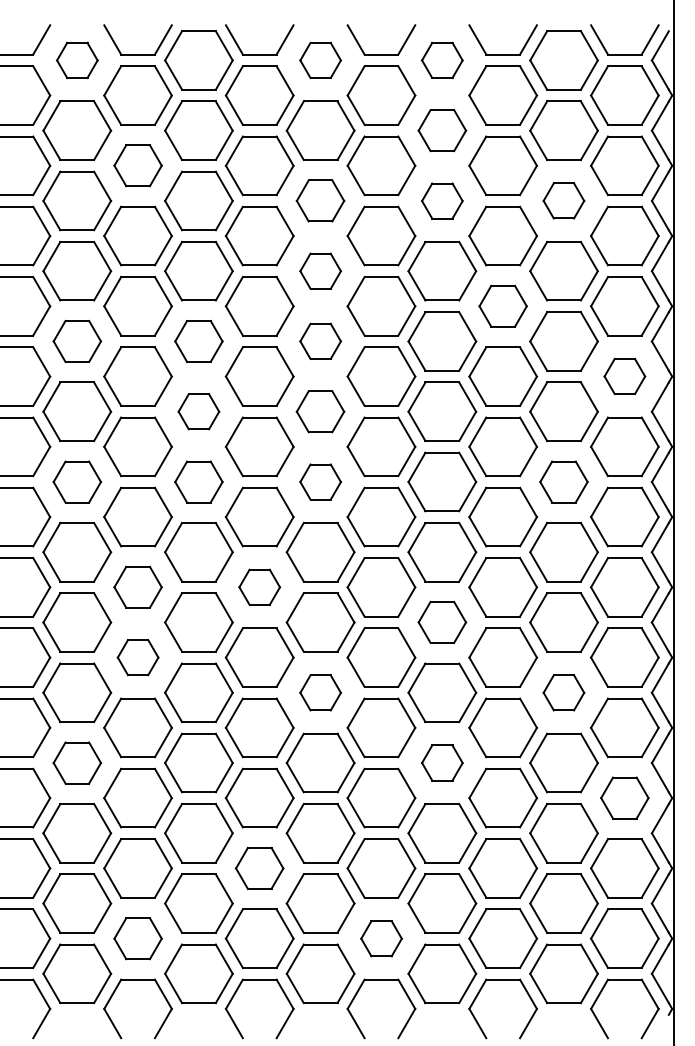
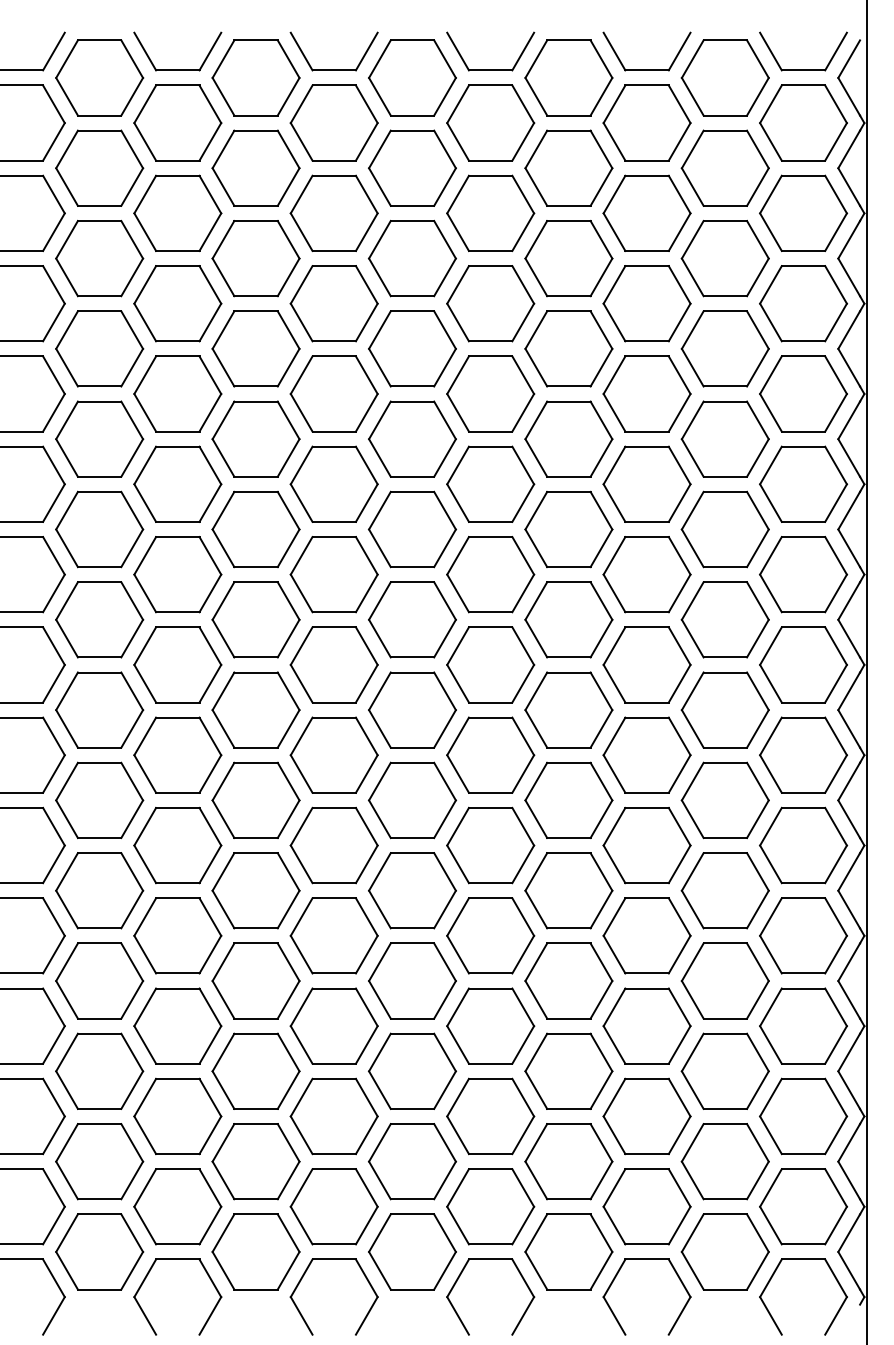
part: (77, 60) -> (99, 77), size x1.67
part: (320, 60) -> (412, 77), size x1.67
part: (442, 60) -> (568, 77), size x1.67
part: (442, 130) -> (568, 167), size x1.43
part: (137, 165) -> (177, 212), size x1.43
part: (319, 200) -> (411, 258), size x1.43
part: (442, 200) -> (568, 258), size x1.67
part: (563, 200) -> (724, 258), size x1.67
part: (320, 270) -> (412, 348), size x1.67
part: (502, 305) -> (646, 393), size x1.43
part: (77, 340) -> (99, 438), size x1.43
part: (198, 340) -> (255, 438), size x1.43
part: (320, 340) -> (412, 438), size x1.67
part: (624, 375) -> (803, 483), size x1.67
part: (198, 411) -> (255, 529), size x1.67
part: (319, 411) -> (411, 529), size x1.43
part: (77, 481) -> (99, 619), size x1.43
part: (198, 481) -> (255, 619), size x1.43
part: (320, 481) -> (412, 619), size x1.67
part: (563, 481) -> (724, 619), size x1.43
part: (137, 586) -> (177, 754), size x1.43
part: (259, 586) -> (333, 754), size x1.67
part: (442, 621) -> (568, 799), size x1.43
part: (137, 657) -> (177, 845), size x1.67
part: (320, 692) -> (412, 890), size x1.67
part: (563, 692) -> (724, 890), size x1.67
part: (77, 762) -> (99, 980), size x1.43
part: (442, 762) -> (568, 980), size x1.67
part: (624, 797) -> (803, 1025), size x1.43
part: (259, 868) -> (333, 1116), size x1.43
part: (137, 938) -> (177, 1206), size x1.43
part: (381, 938) -> (490, 1206), size x1.67

